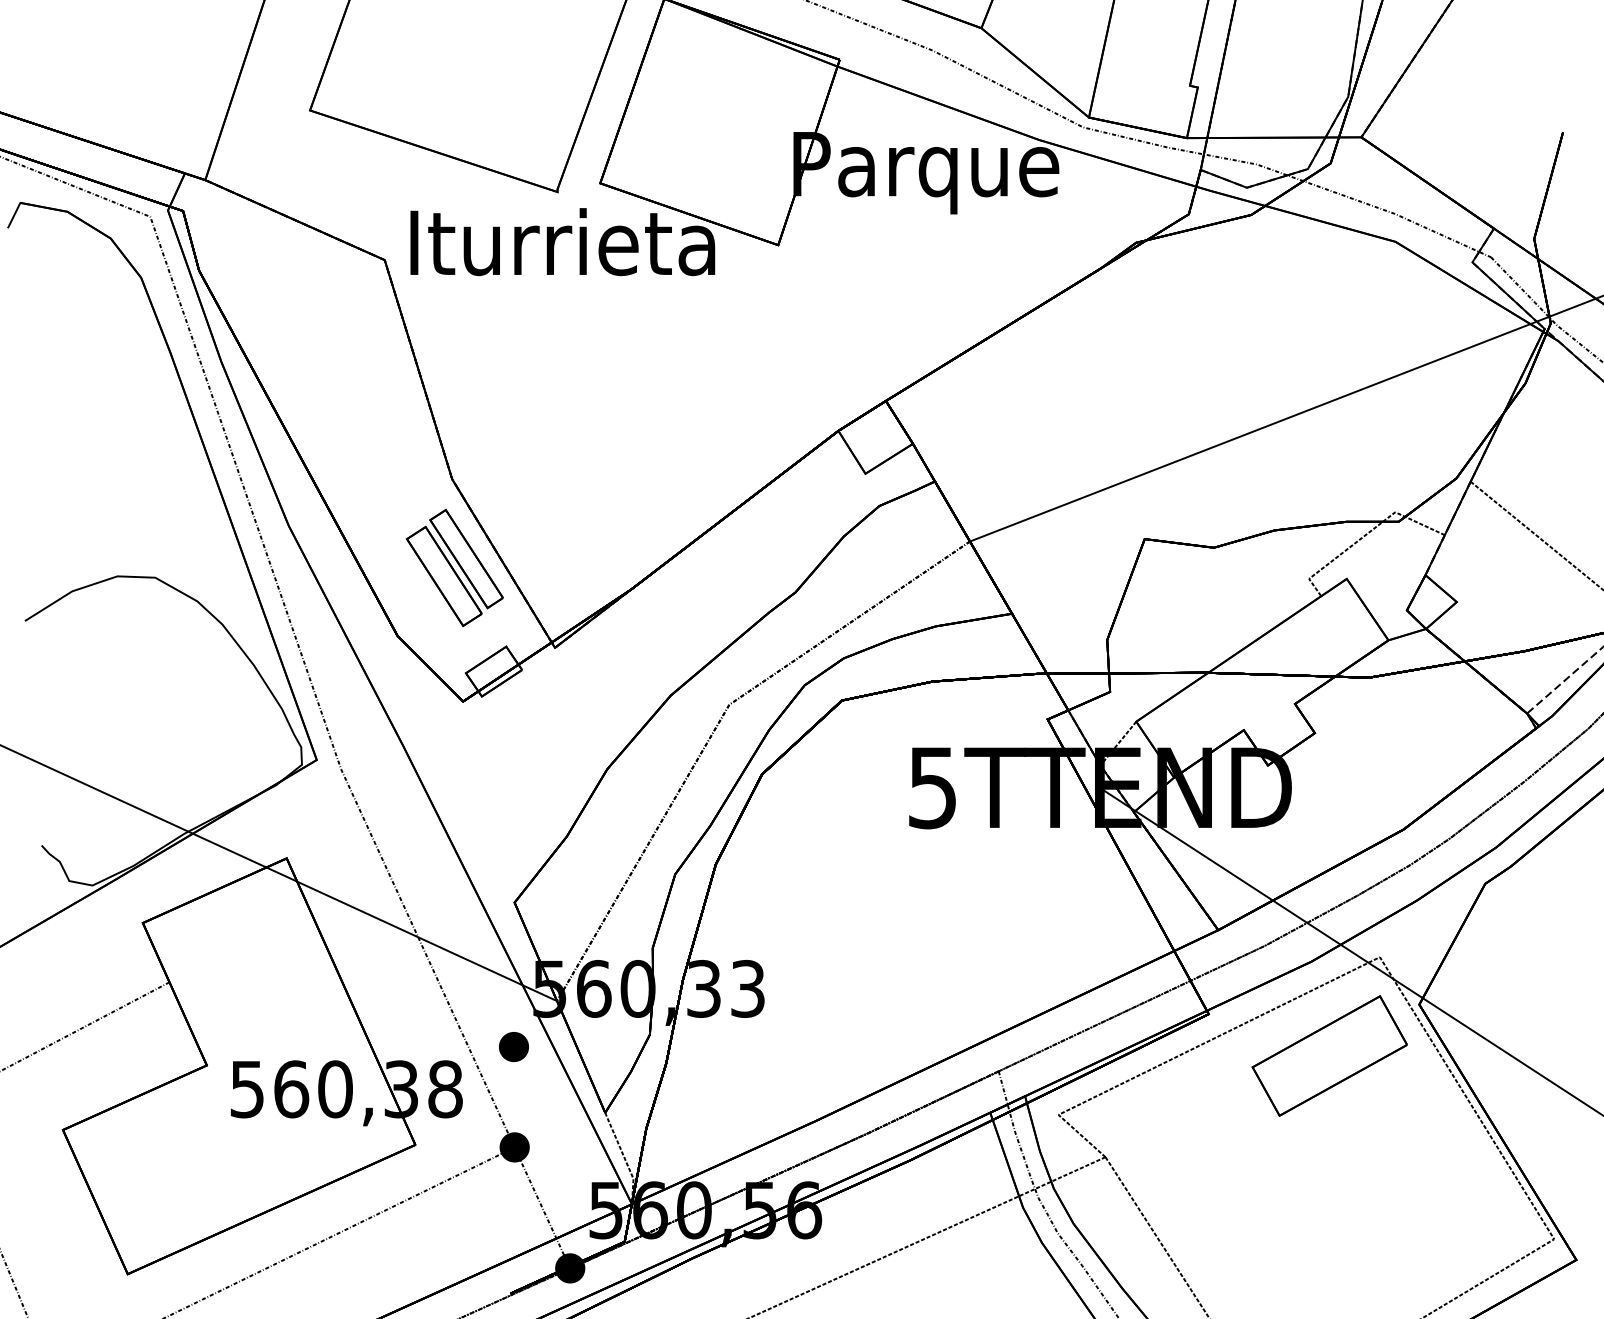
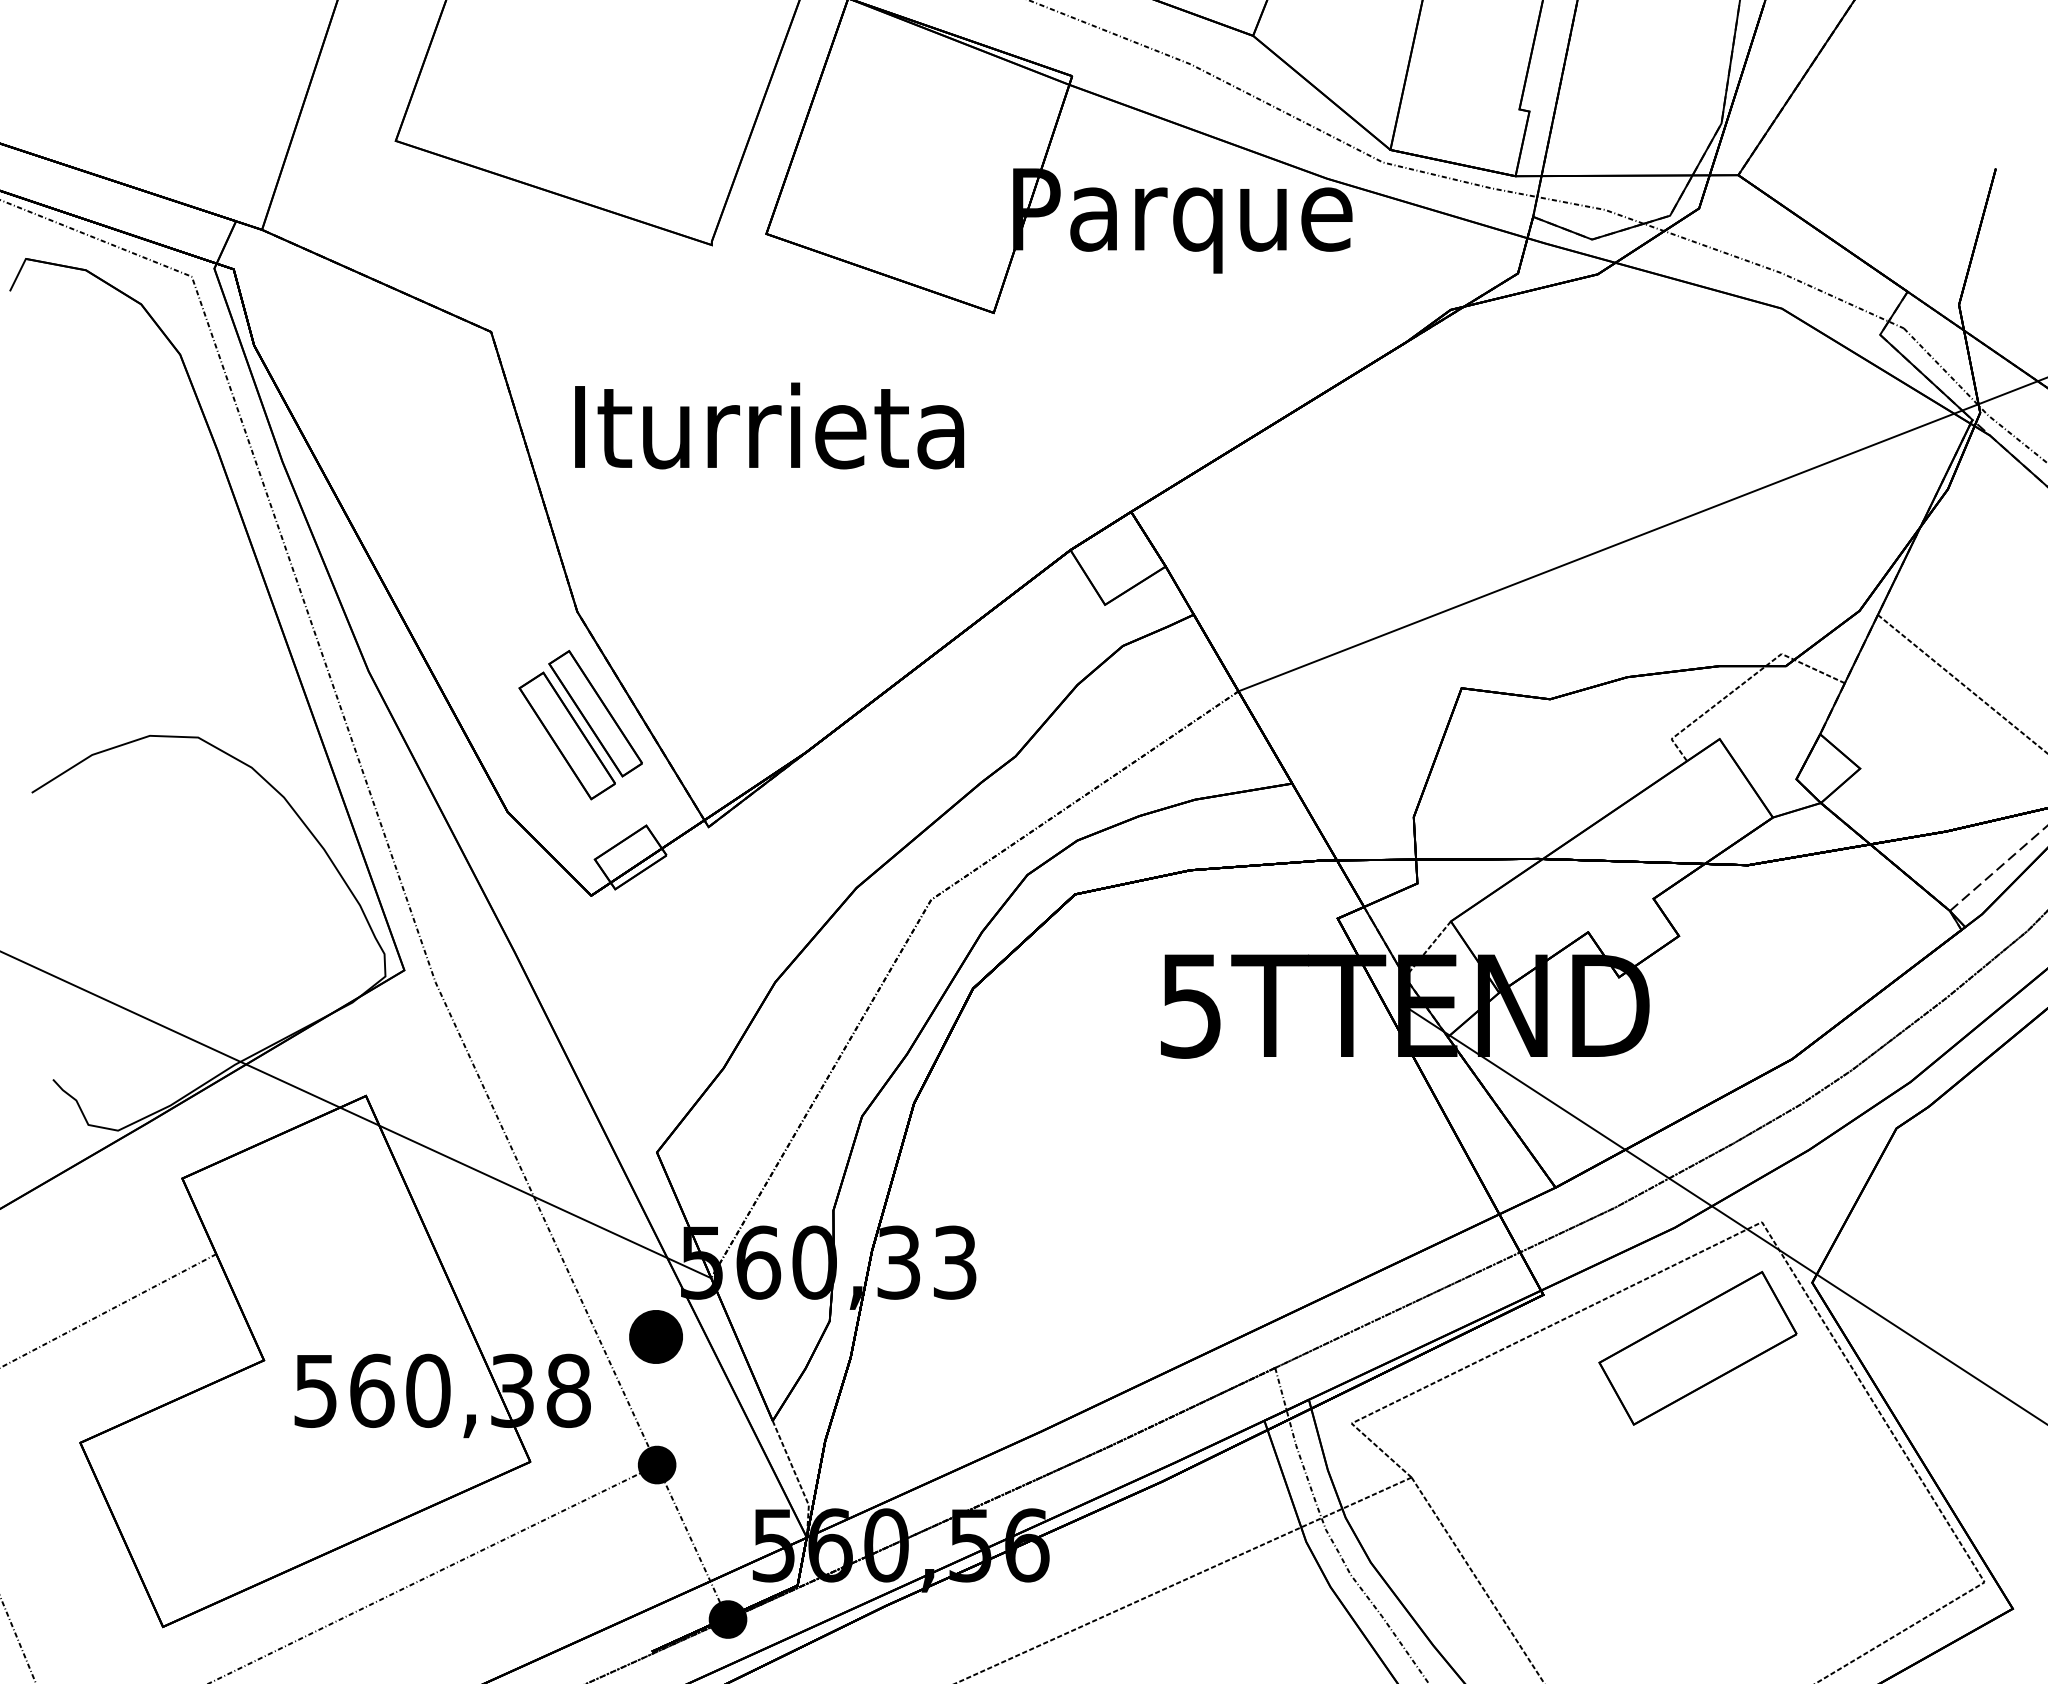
text: (562, 241) -> (769, 425), moved
part: (514, 1046) -> (656, 1336), size x1.4

